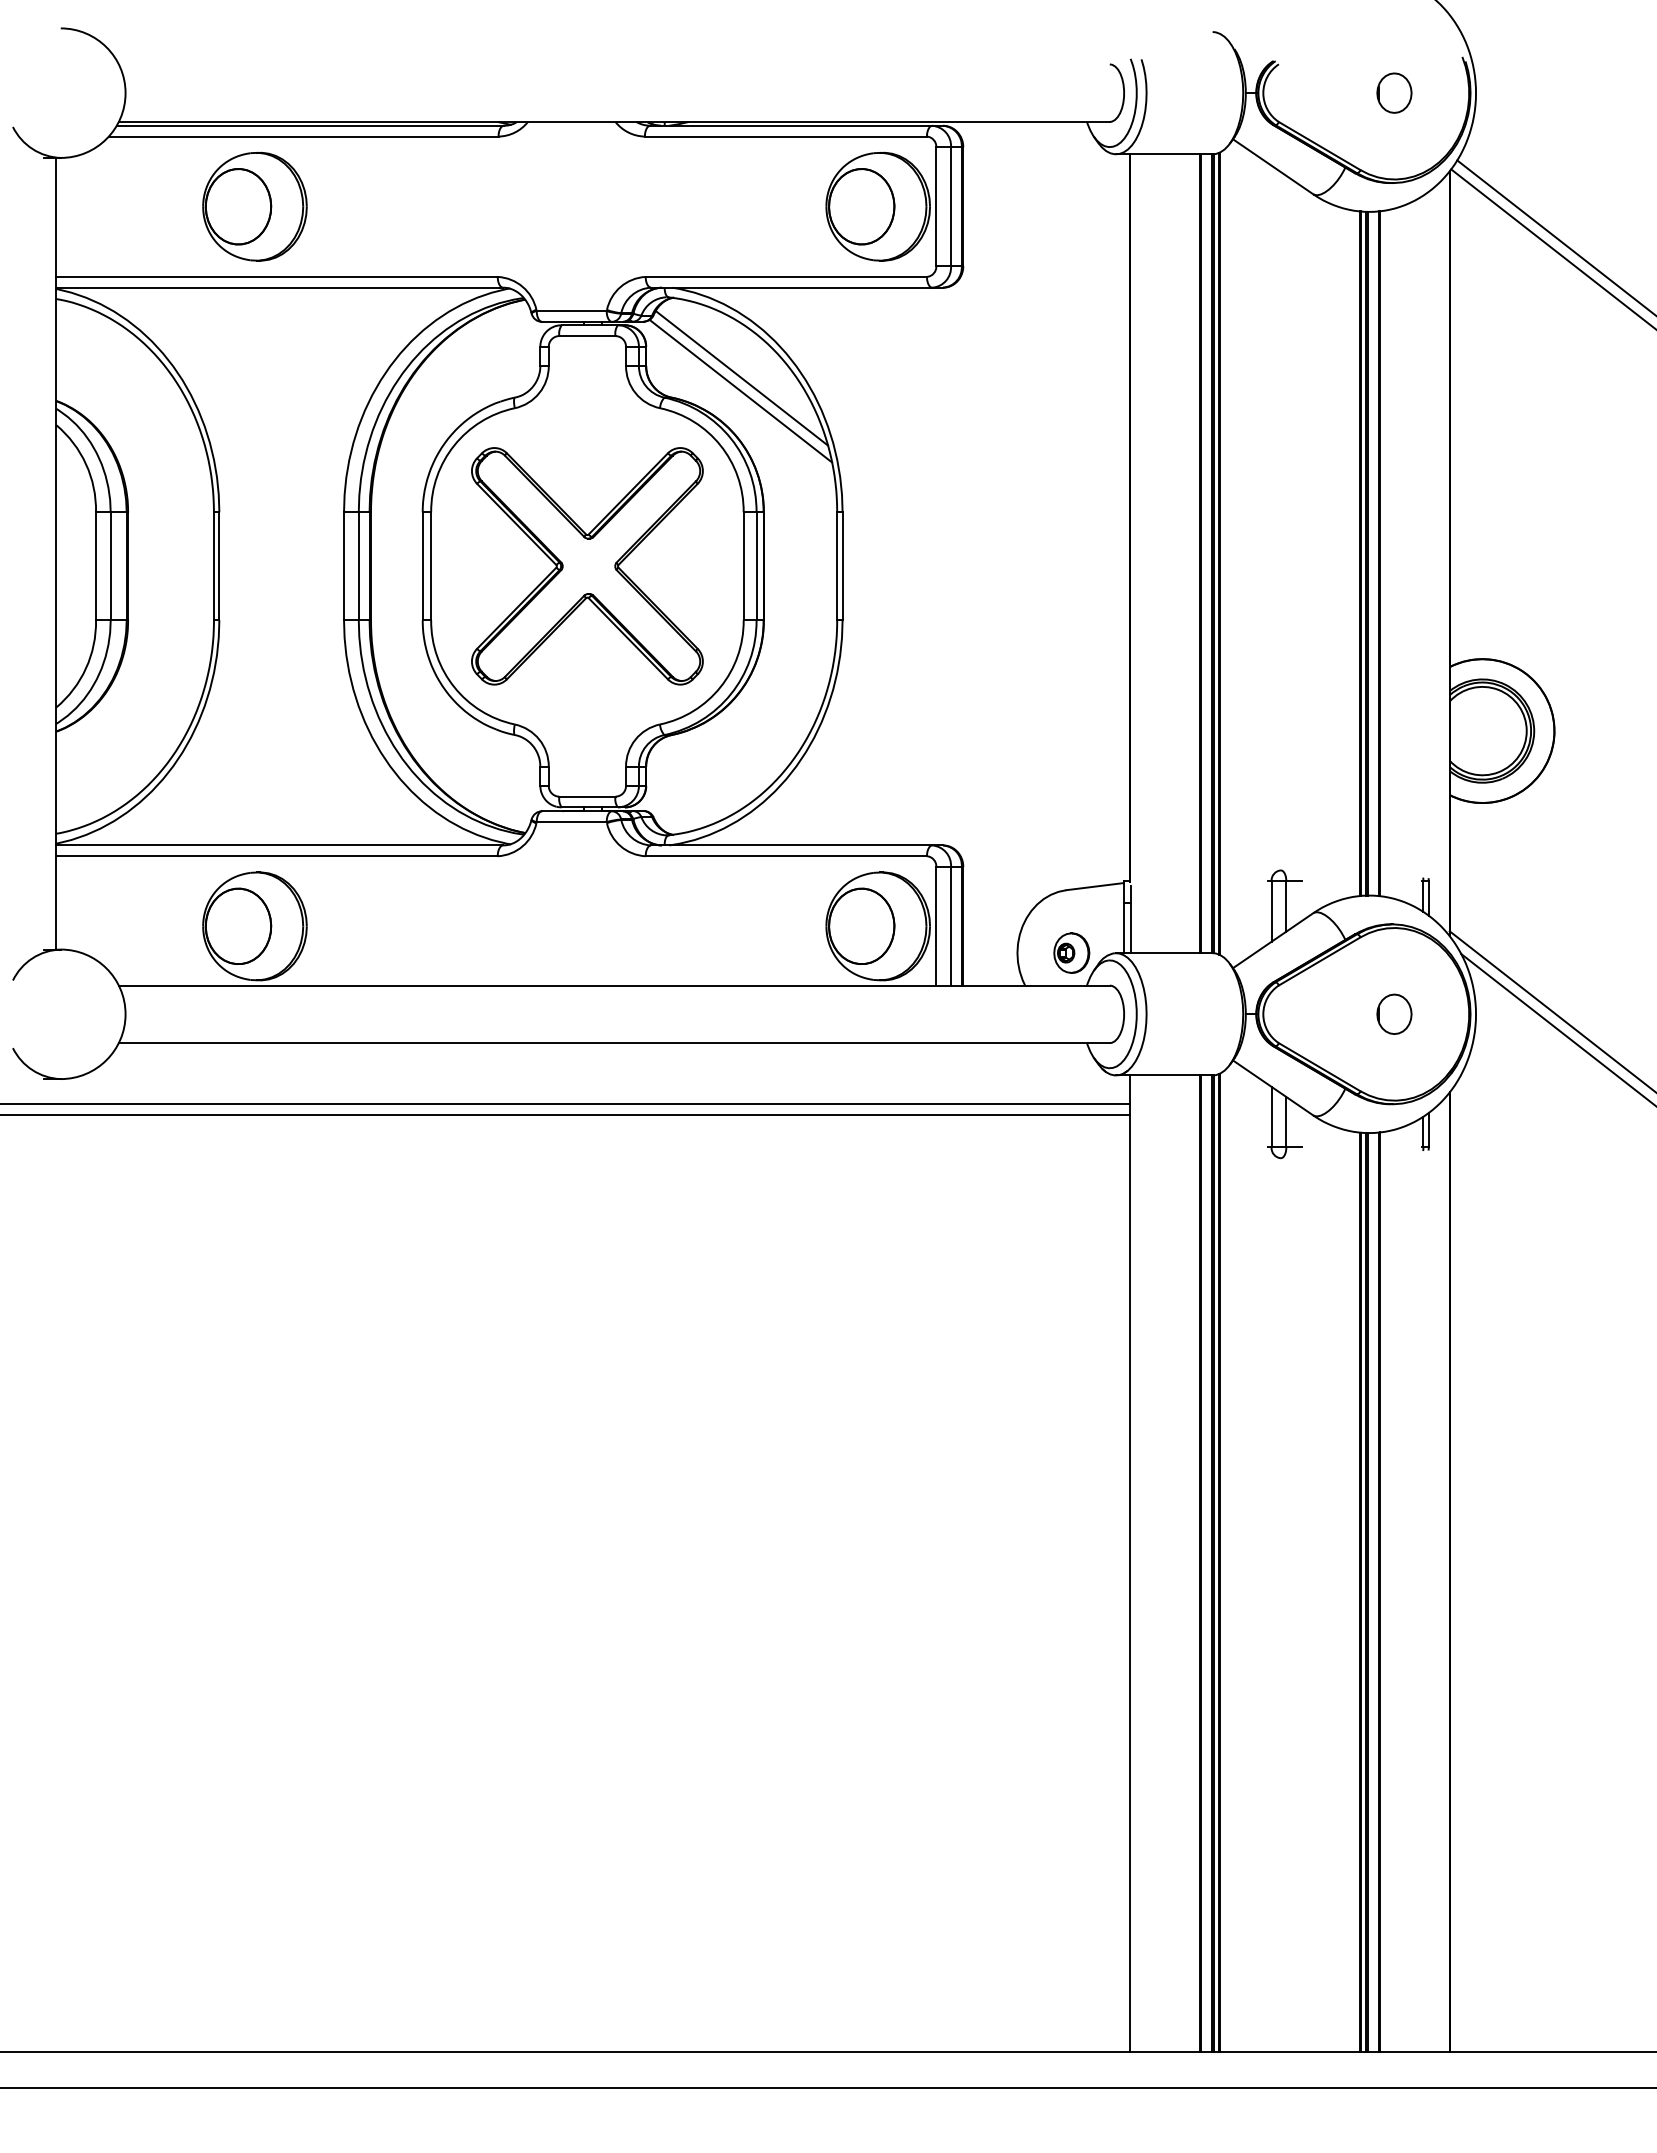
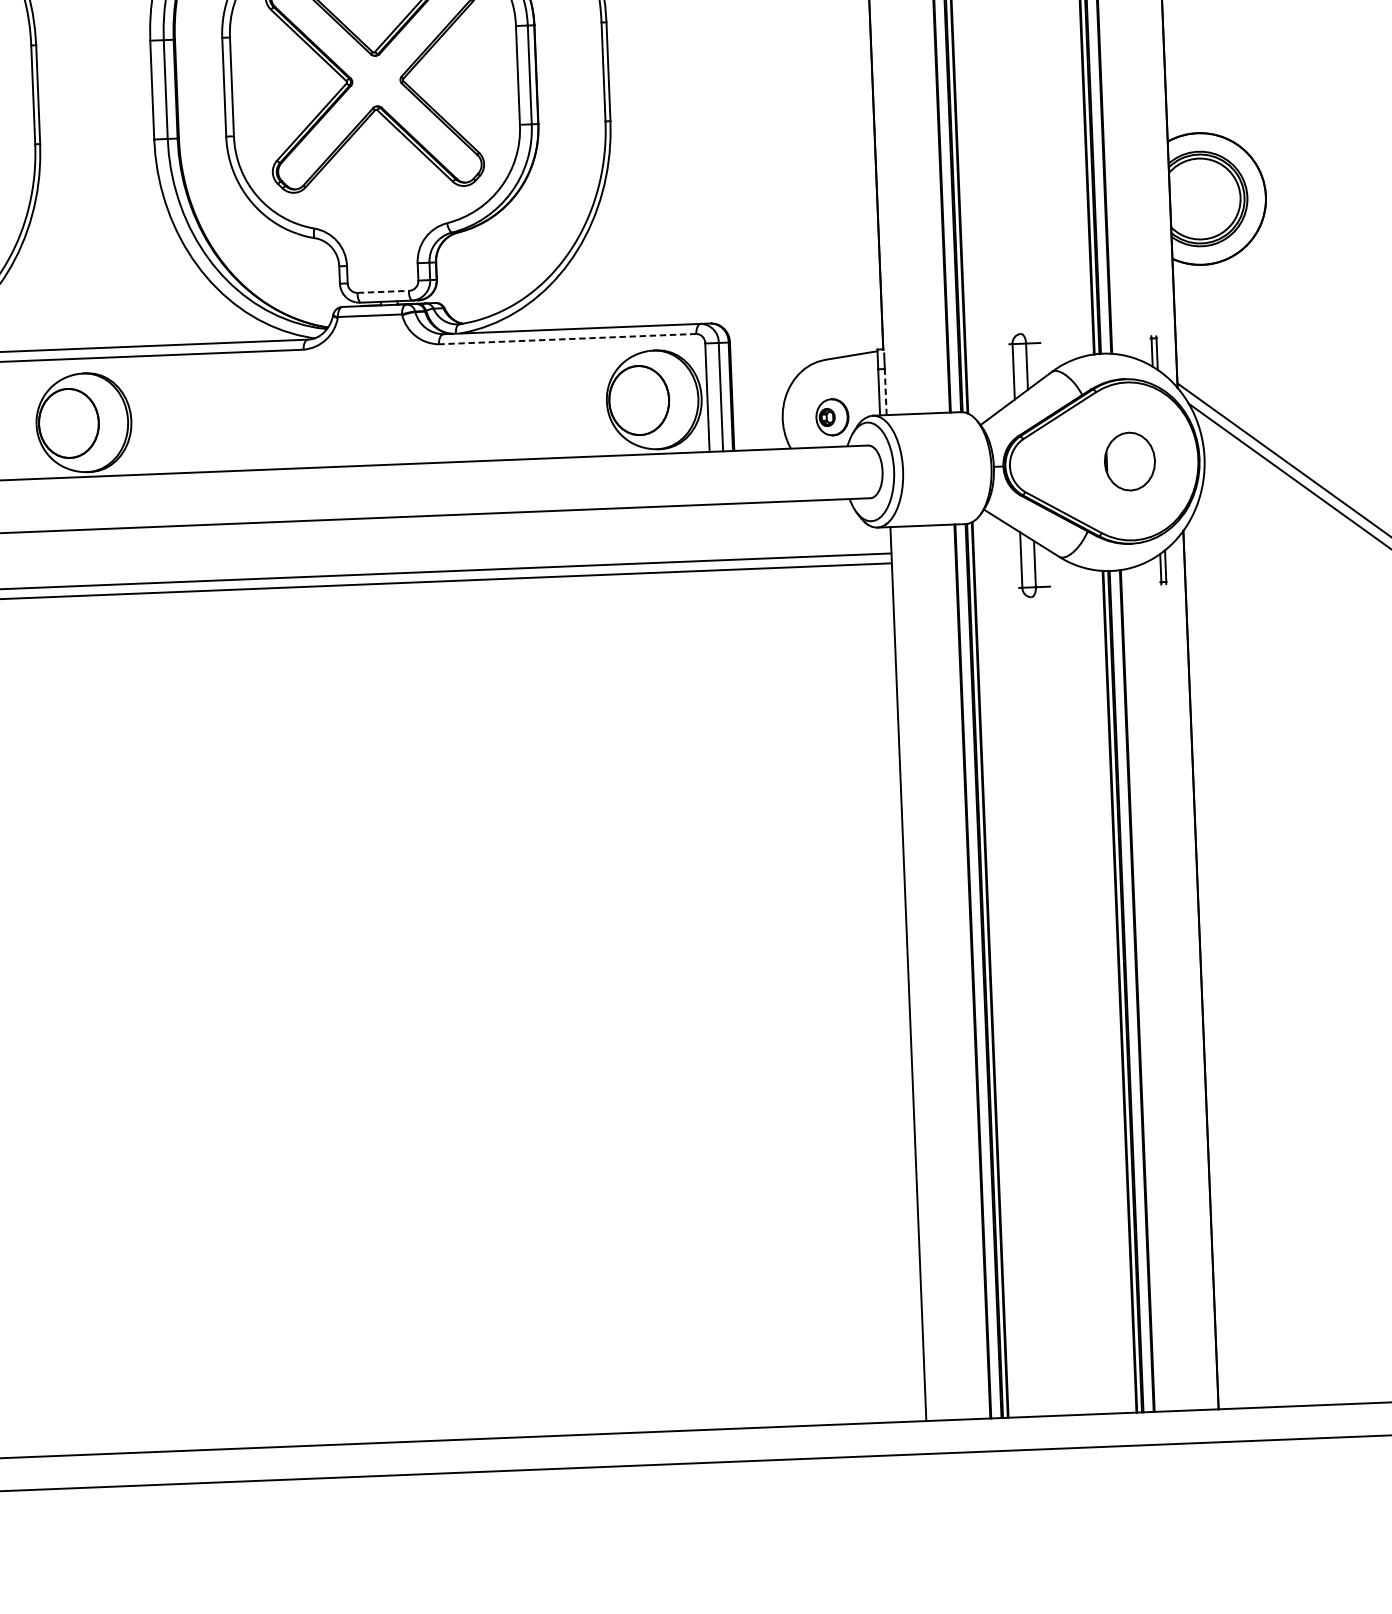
line: (587, 796) -> (383, 291), solid -> dashed
line: (786, 856) -> (567, 339), solid -> dashed
line: (1131, 927) -> (886, 391), solid -> dashed
part: (1394, 1013) -> (1129, 460), size x1.6

